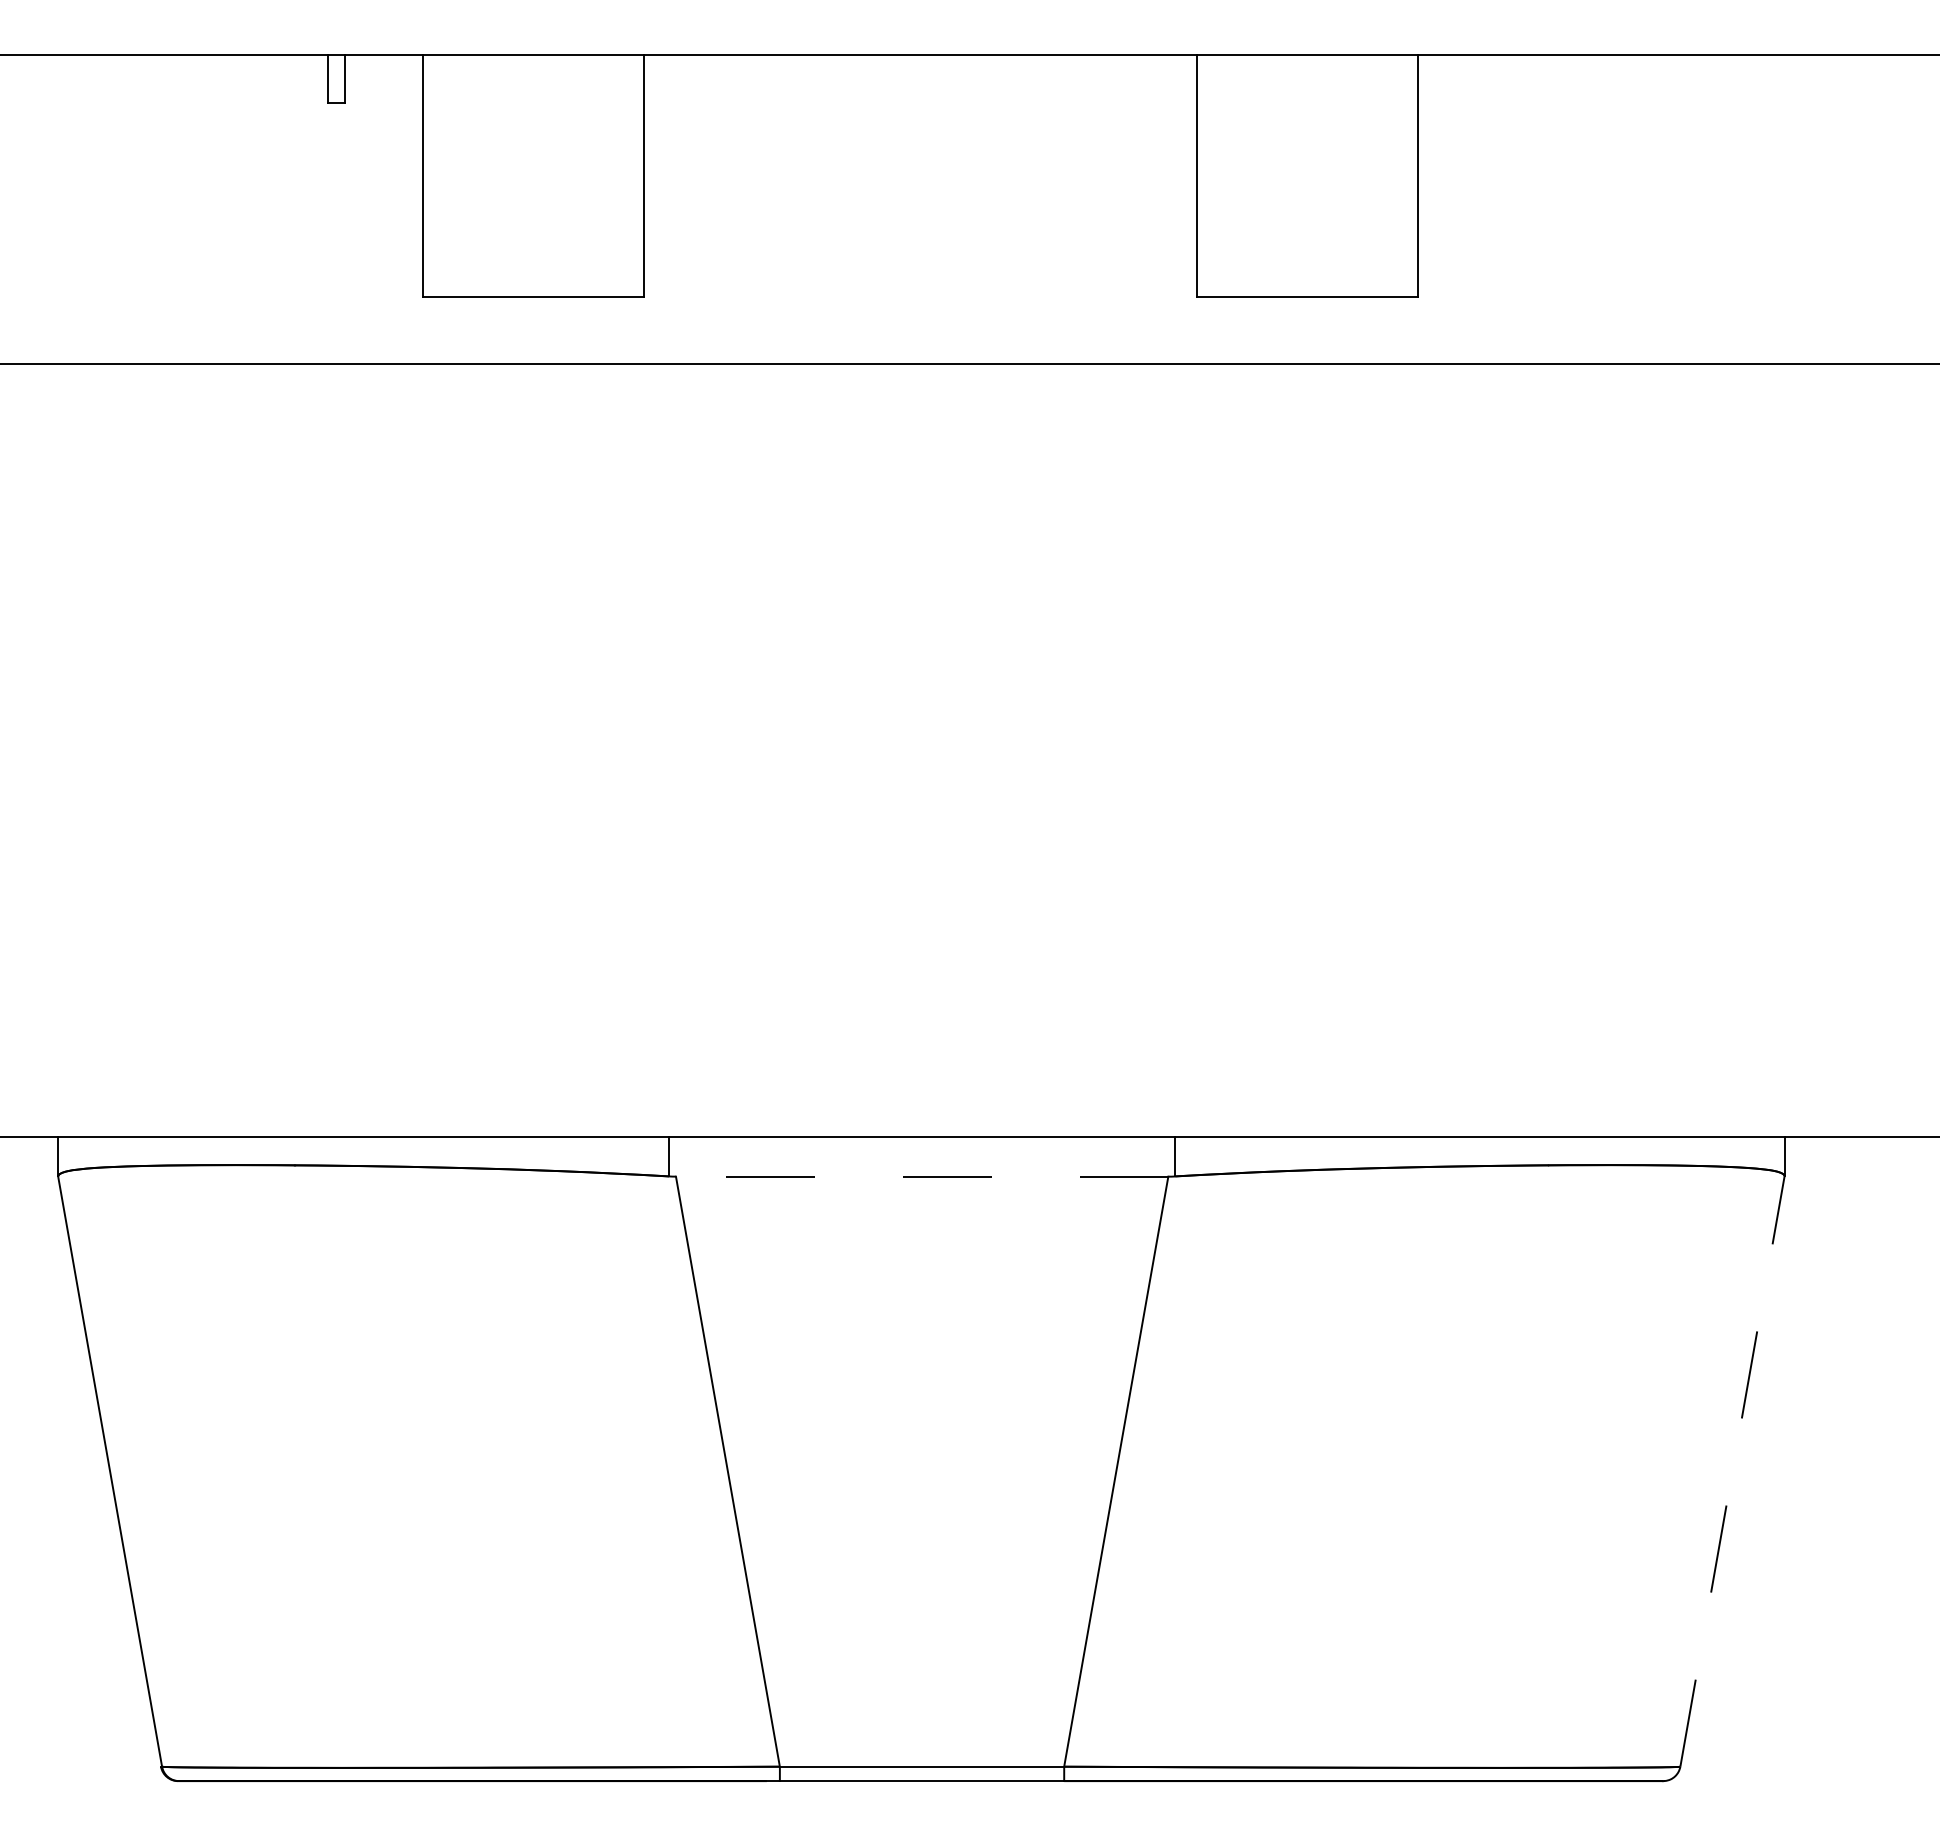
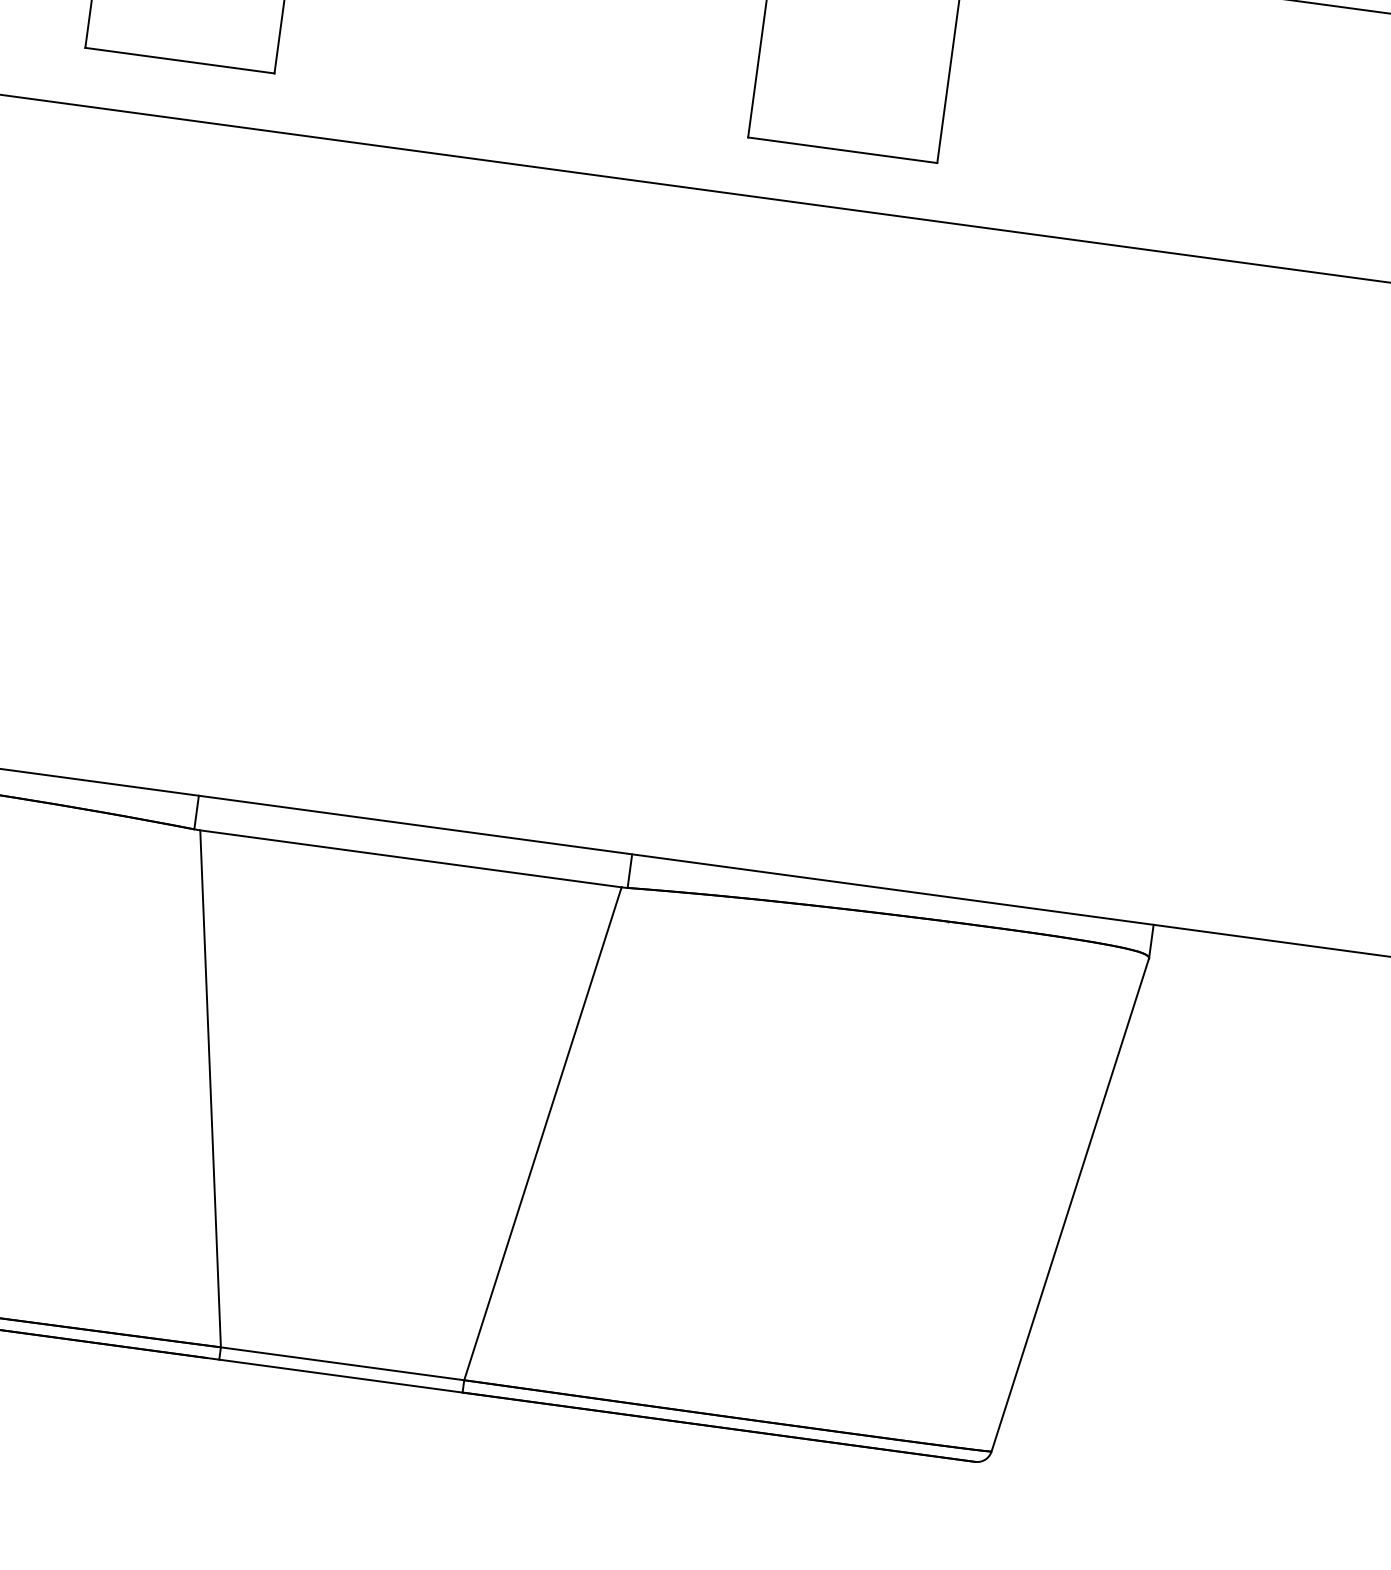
line: (921, 1176) -> (410, 858), dashed -> solid
line: (1732, 1471) -> (1070, 1204), dashed -> solid

